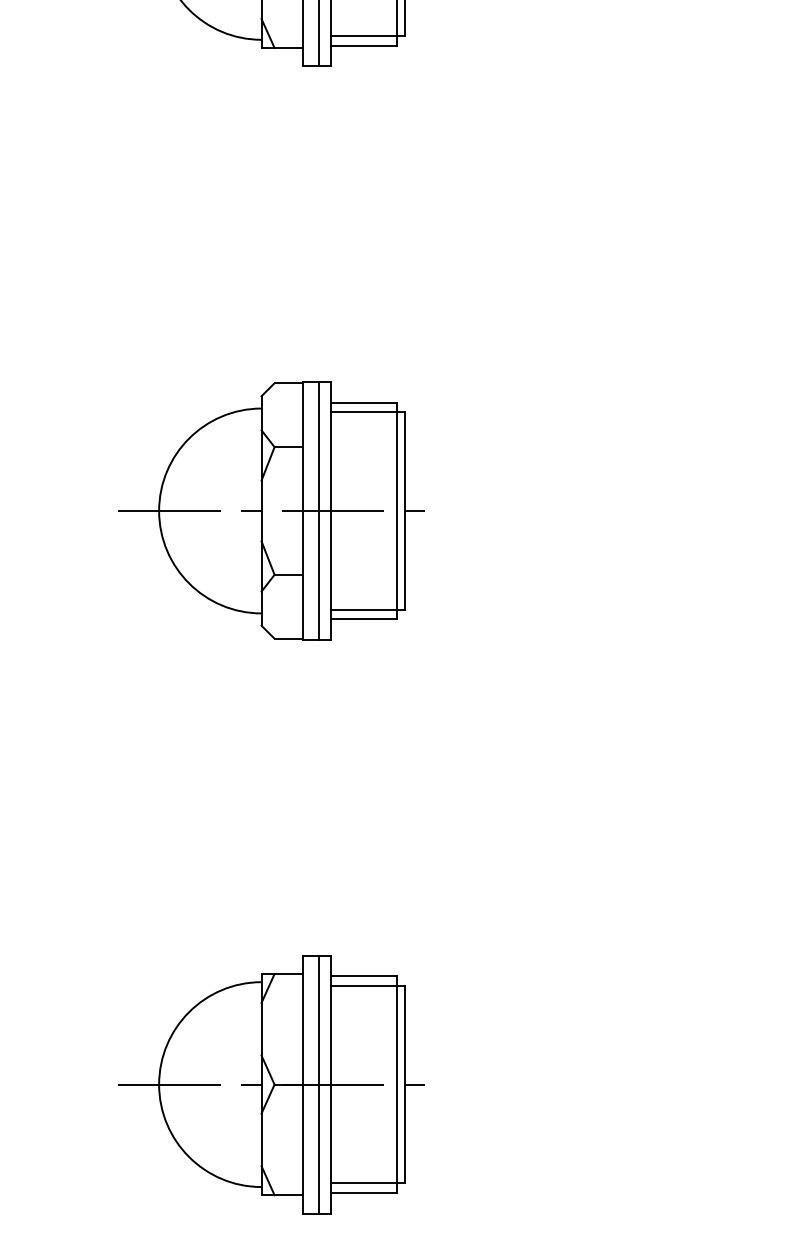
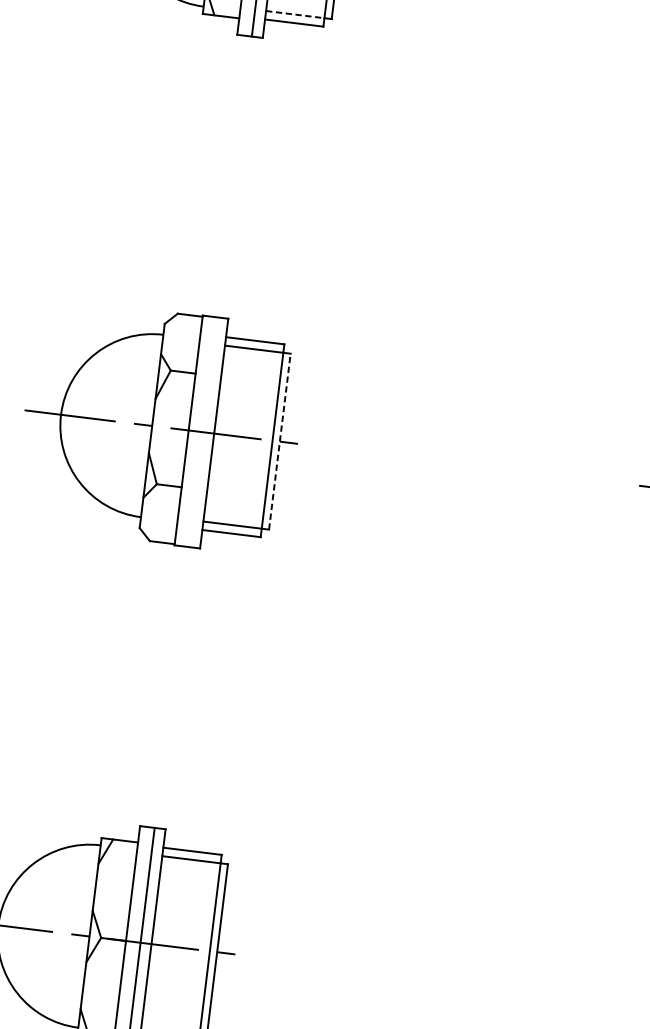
line: (363, 36) -> (294, 14), solid -> dashed
line: (318, 510) -> (202, 431), removed
line: (404, 510) -> (279, 441), solid -> dashed

